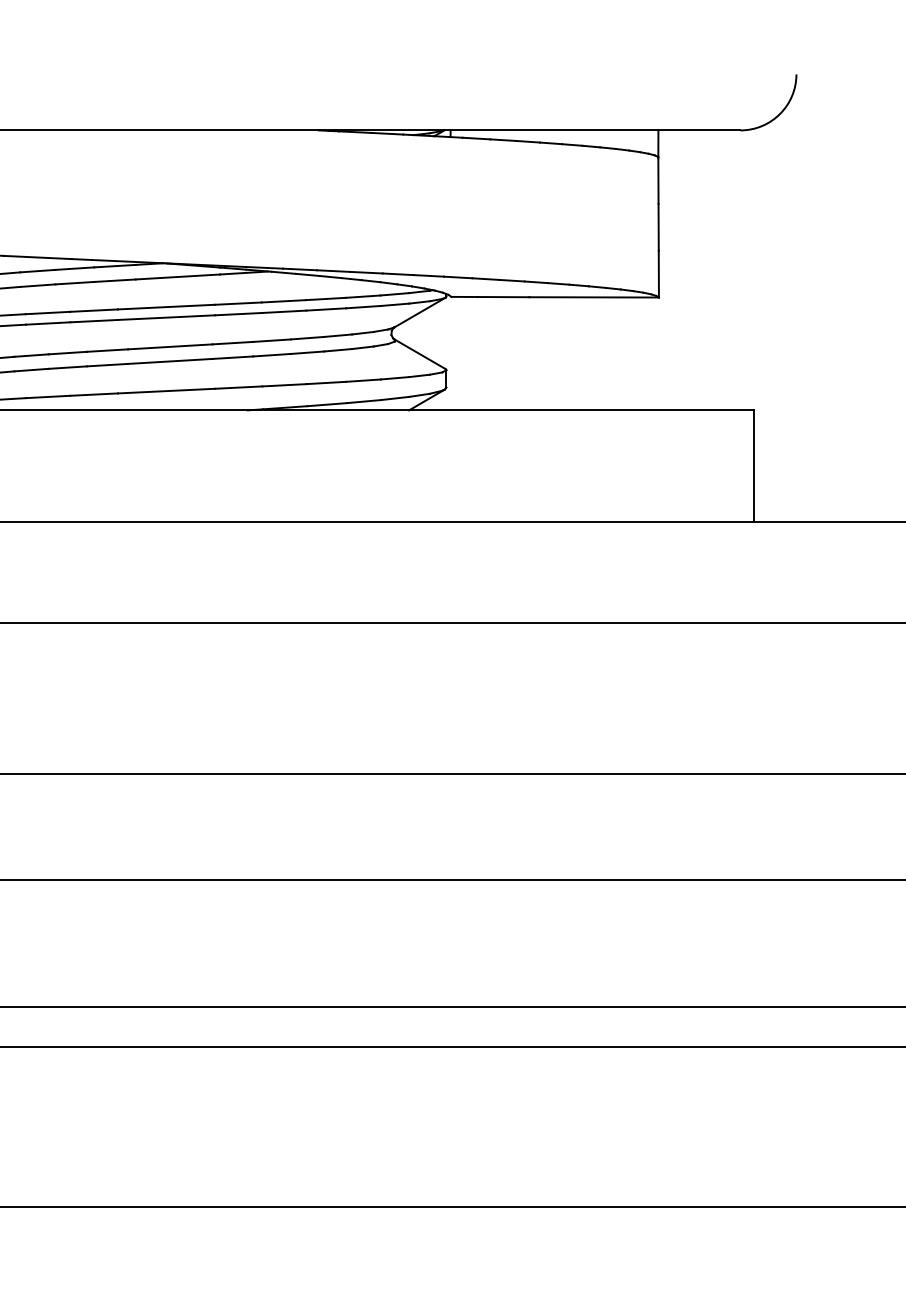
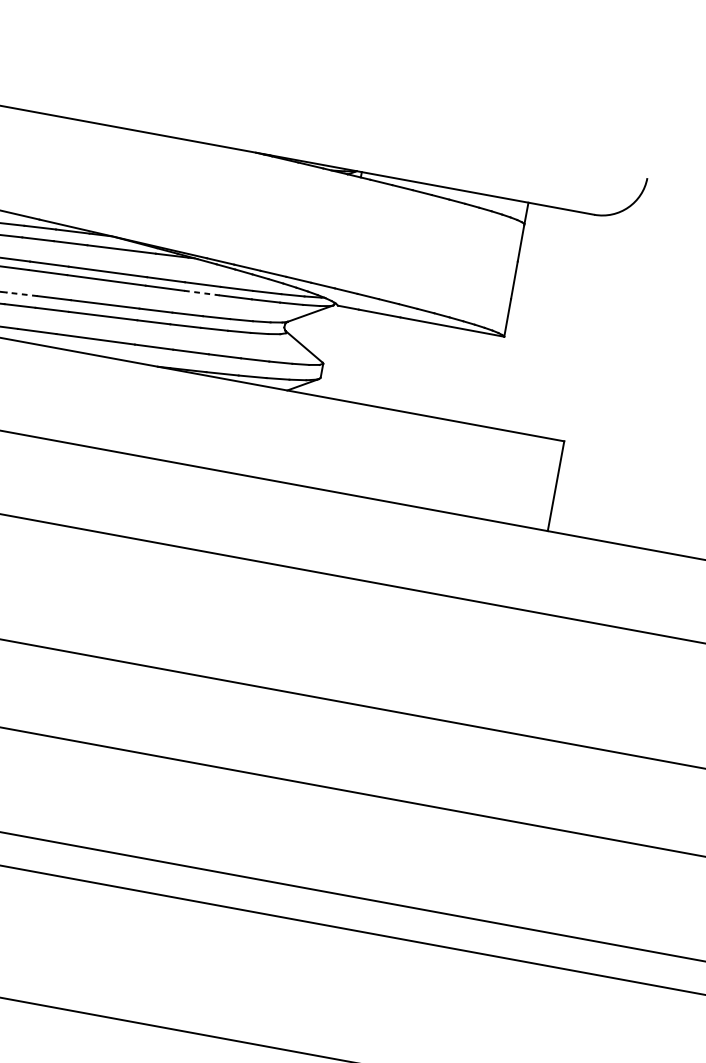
line: (284, 311) -> (202, 292), solid -> dashed
line: (67, 353) -> (21, 294), solid -> dashed

